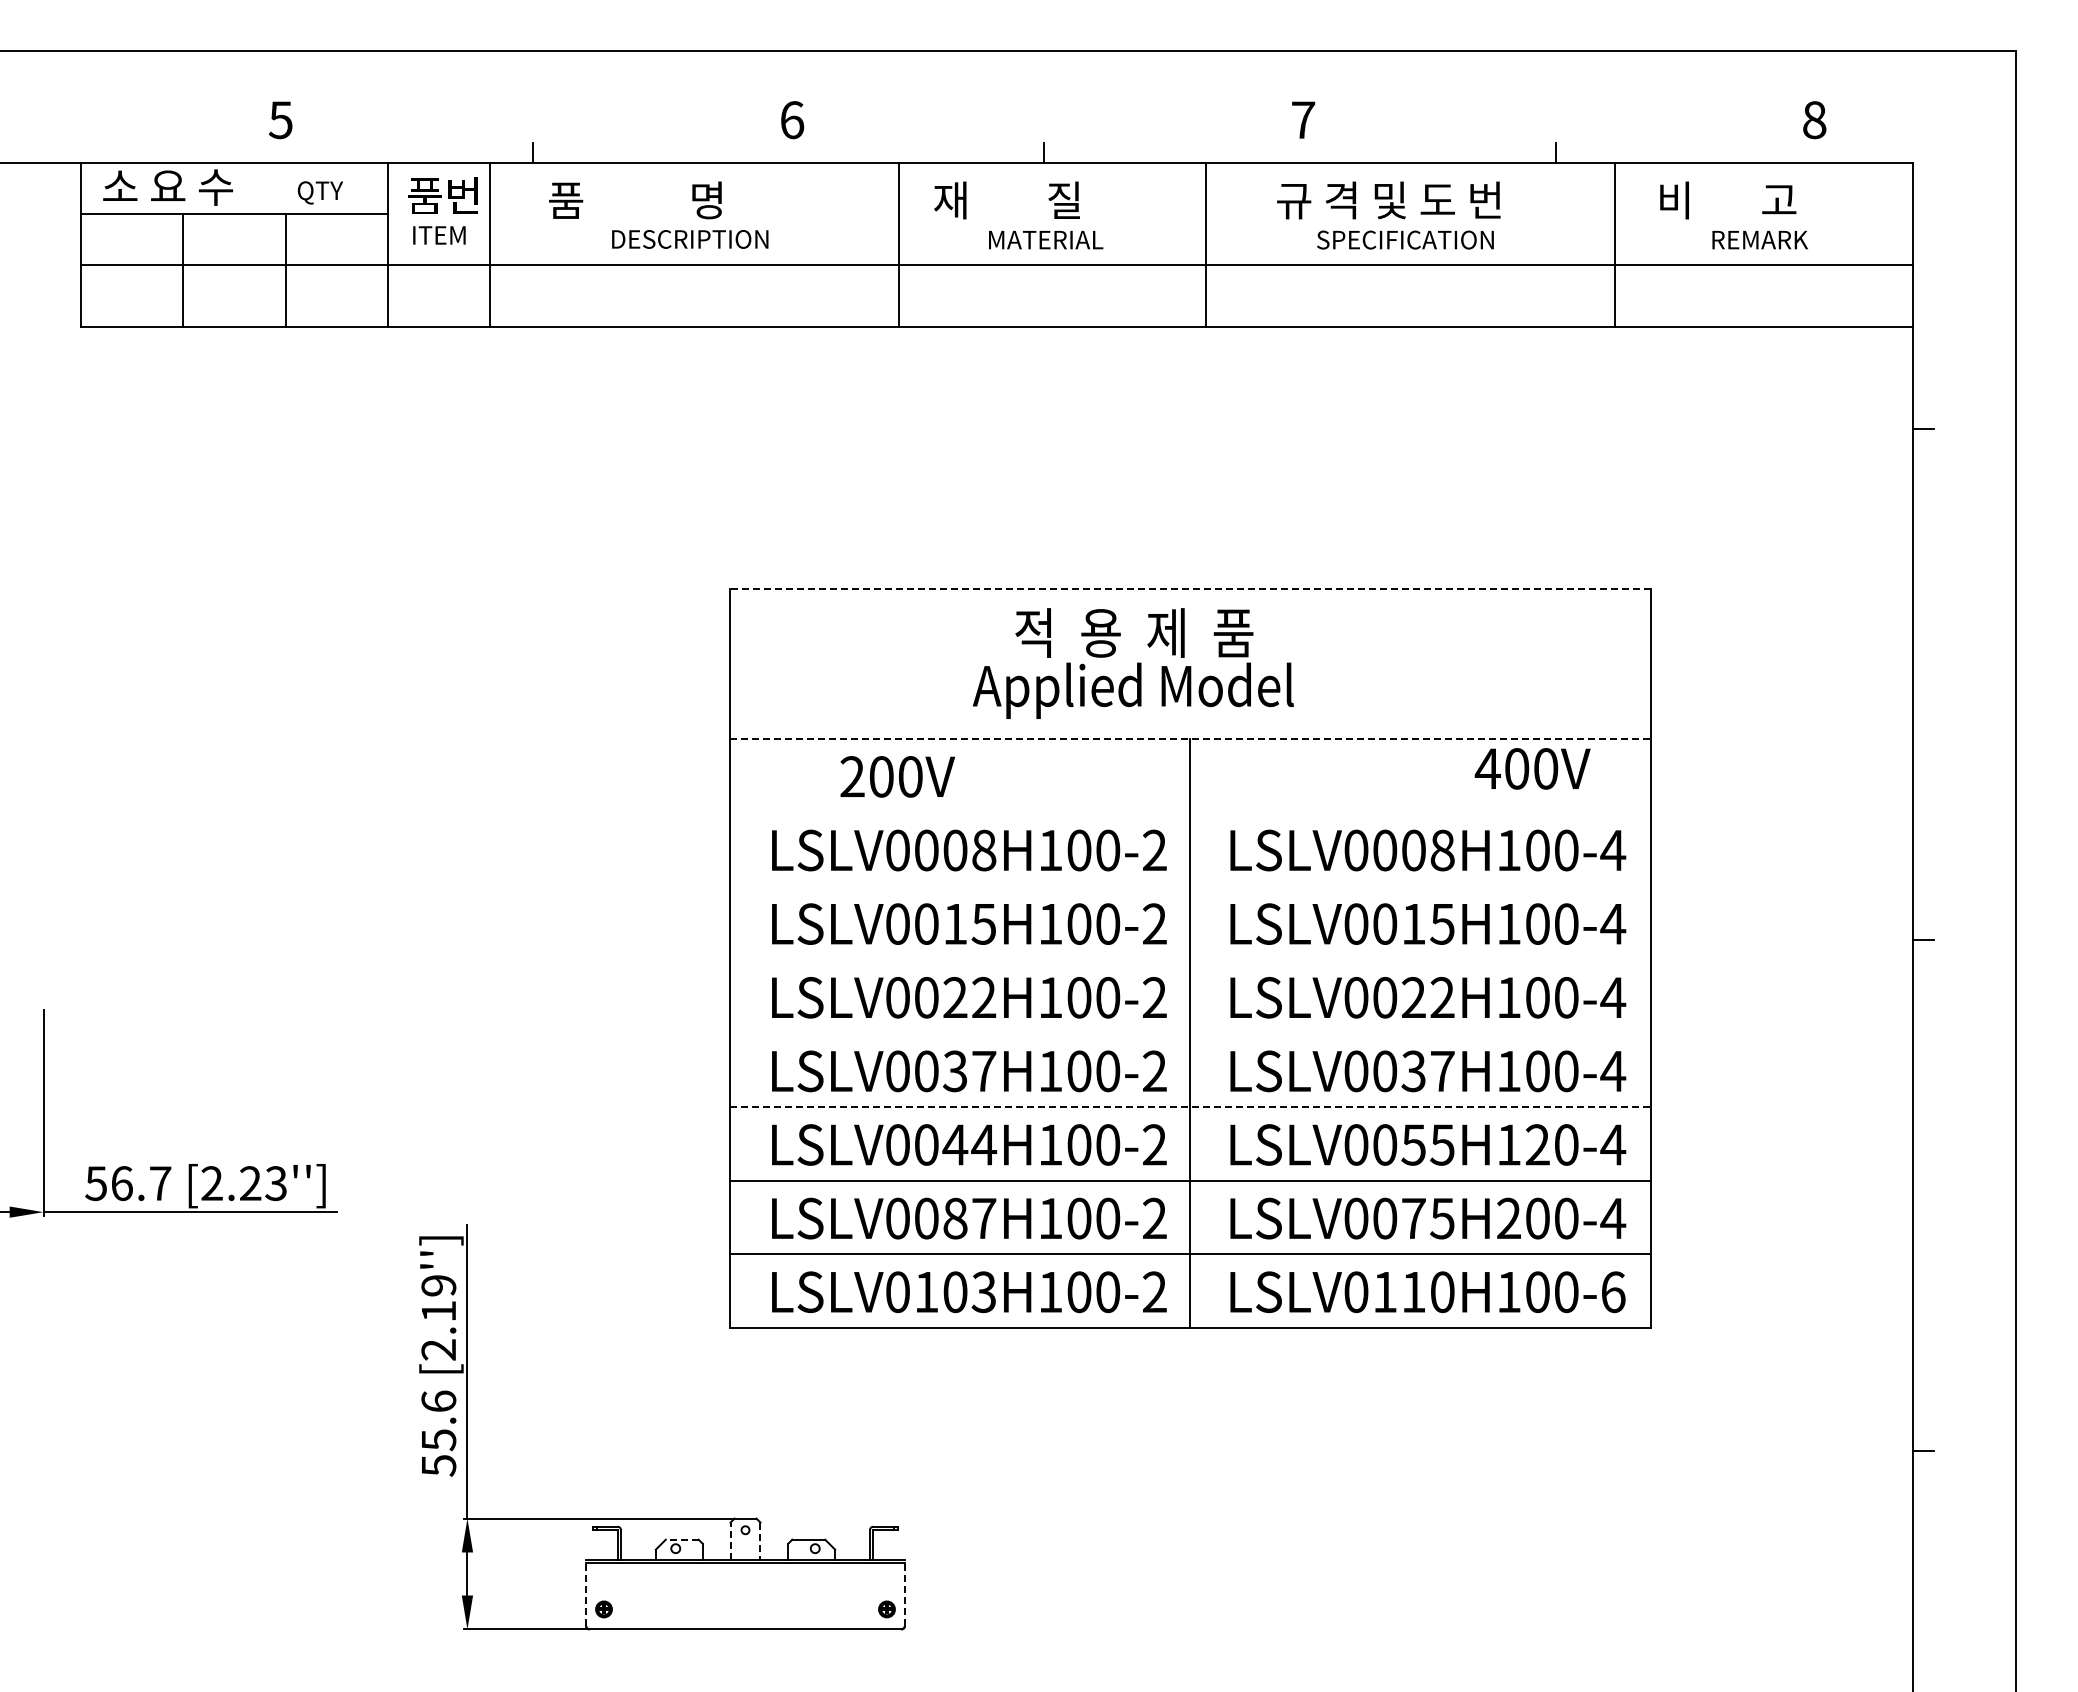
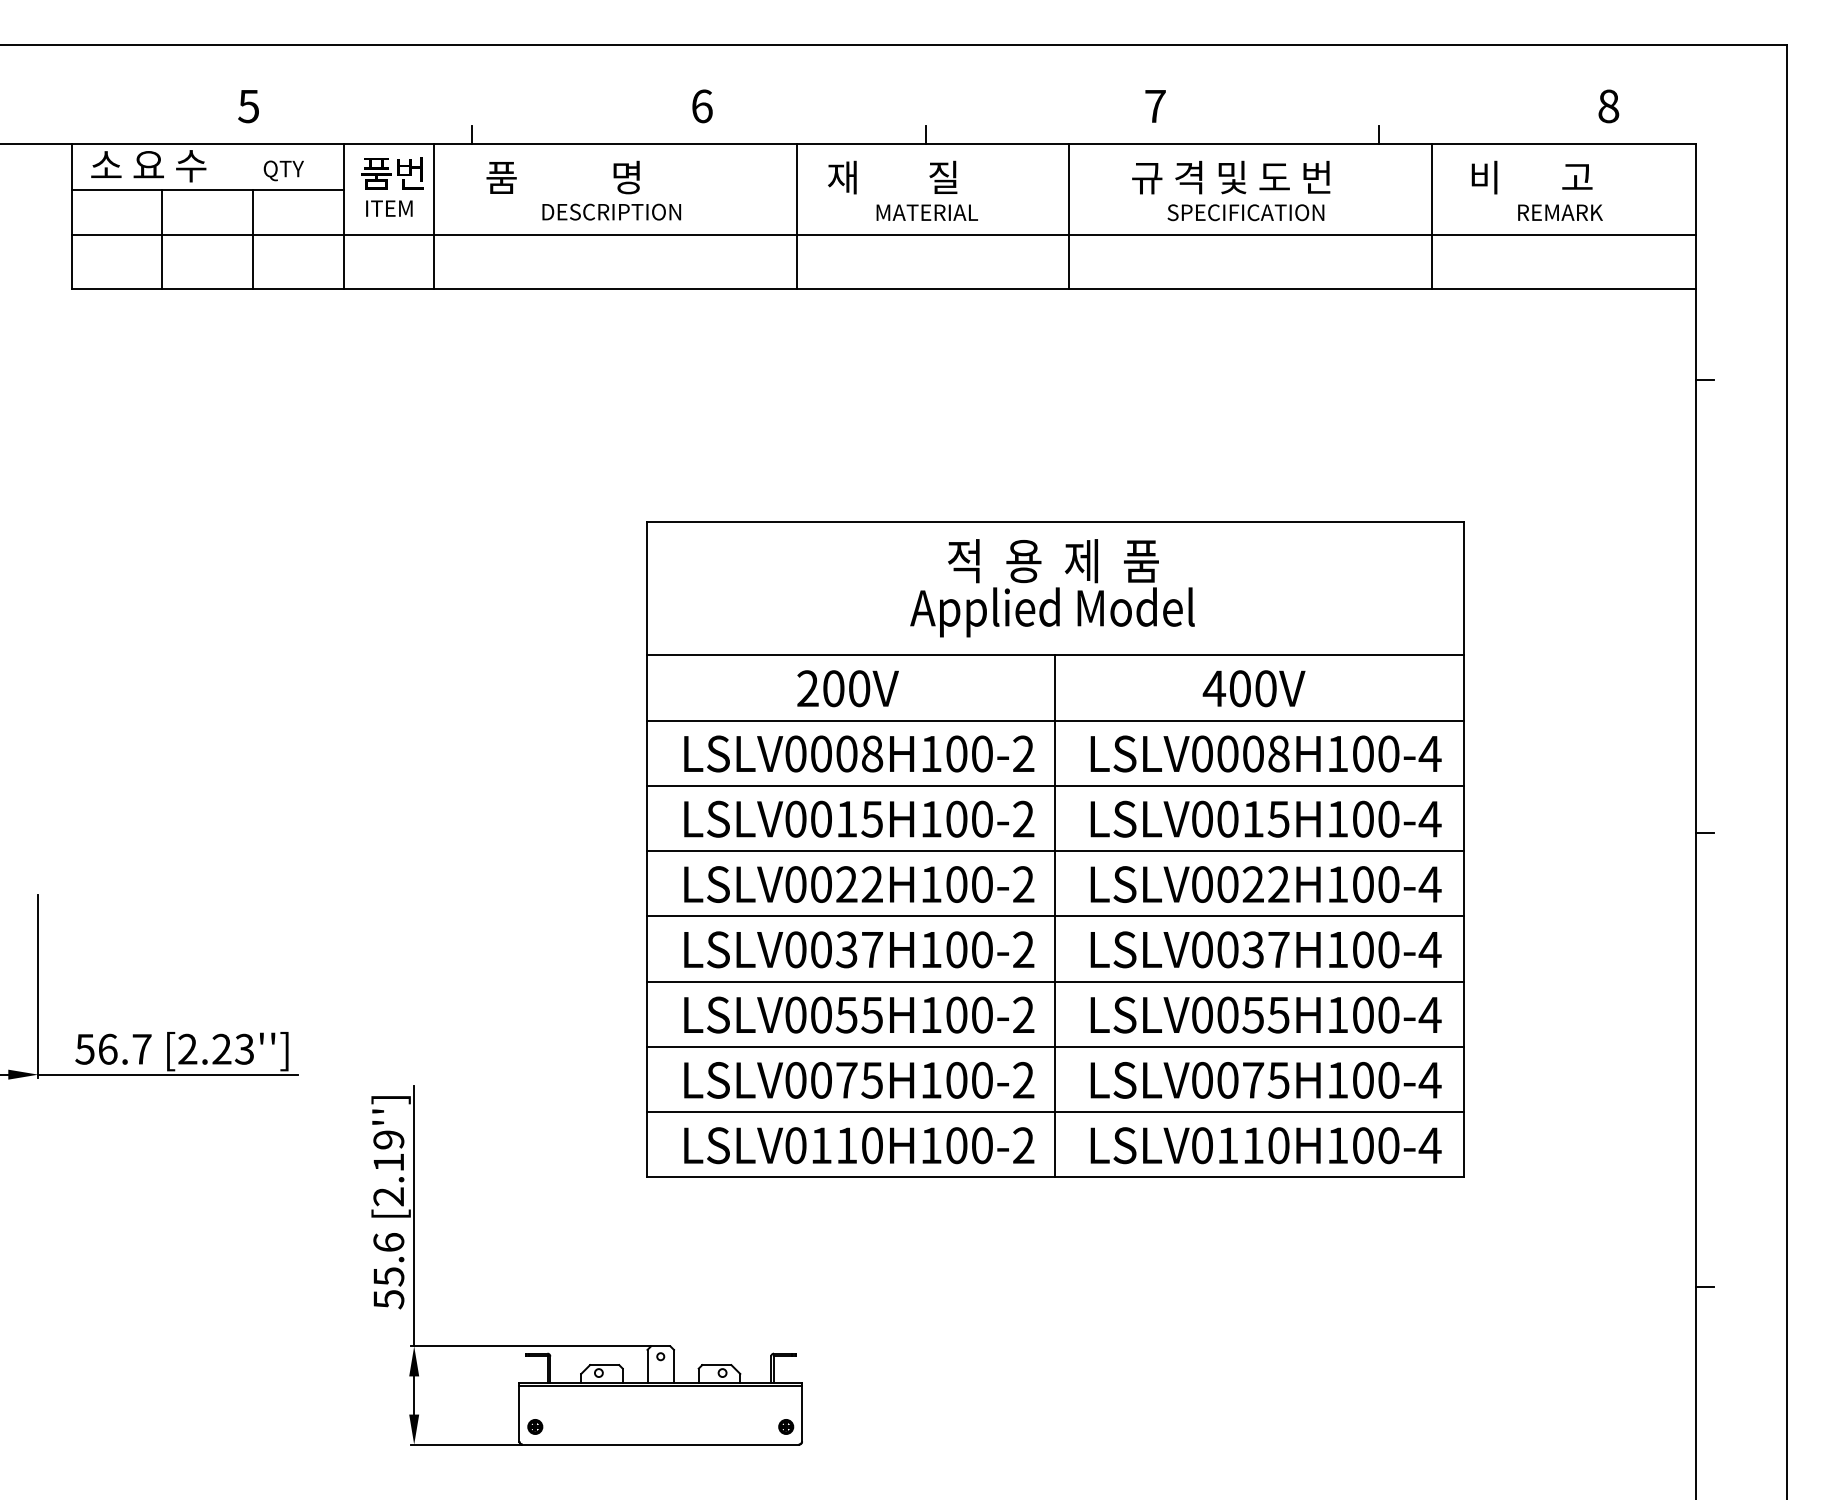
line: (1190, 588) -> (1055, 521), dashed -> solid
text: (1132, 663) -> (1051, 588), moved
line: (1190, 739) -> (1055, 655), dashed -> solid
text: (1532, 768) -> (1253, 688), moved
text: (897, 776) -> (847, 688), moved
line: (1190, 812) -> (1055, 720), added
line: (1190, 886) -> (1055, 785), added
line: (1190, 959) -> (1055, 850), added
line: (1190, 1033) -> (1055, 916), added
line: (1190, 1107) -> (1055, 981), dashed -> solid
text: (969, 1144) -> (859, 1014), LSLV0044H100-2 -> LSLV0055H100-2
text: (1537, 1144) -> (1363, 1014), LSLV0055H120-4 -> LSLV0055H100-4
text: (1508, 1217) -> (1337, 1079), LSLV0075H200-4 -> LSLV0075H100-4
text: (969, 1218) -> (859, 1080), LSLV0087H100-2 -> LSLV0075H100-2
text: (969, 1292) -> (859, 1145), LSLV0103H100-2 -> LSLV0110H100-2
text: (1613, 1292) -> (1430, 1145), LSLV0110H100-6 -> LSLV0110H100-4
line: (681, 1539) -> (604, 1364), dashed -> solid
line: (730, 1541) -> (647, 1366), dashed -> solid
line: (760, 1541) -> (674, 1366), dashed -> solid
line: (586, 1592) -> (519, 1411), dashed -> solid
line: (904, 1592) -> (801, 1411), dashed -> solid

